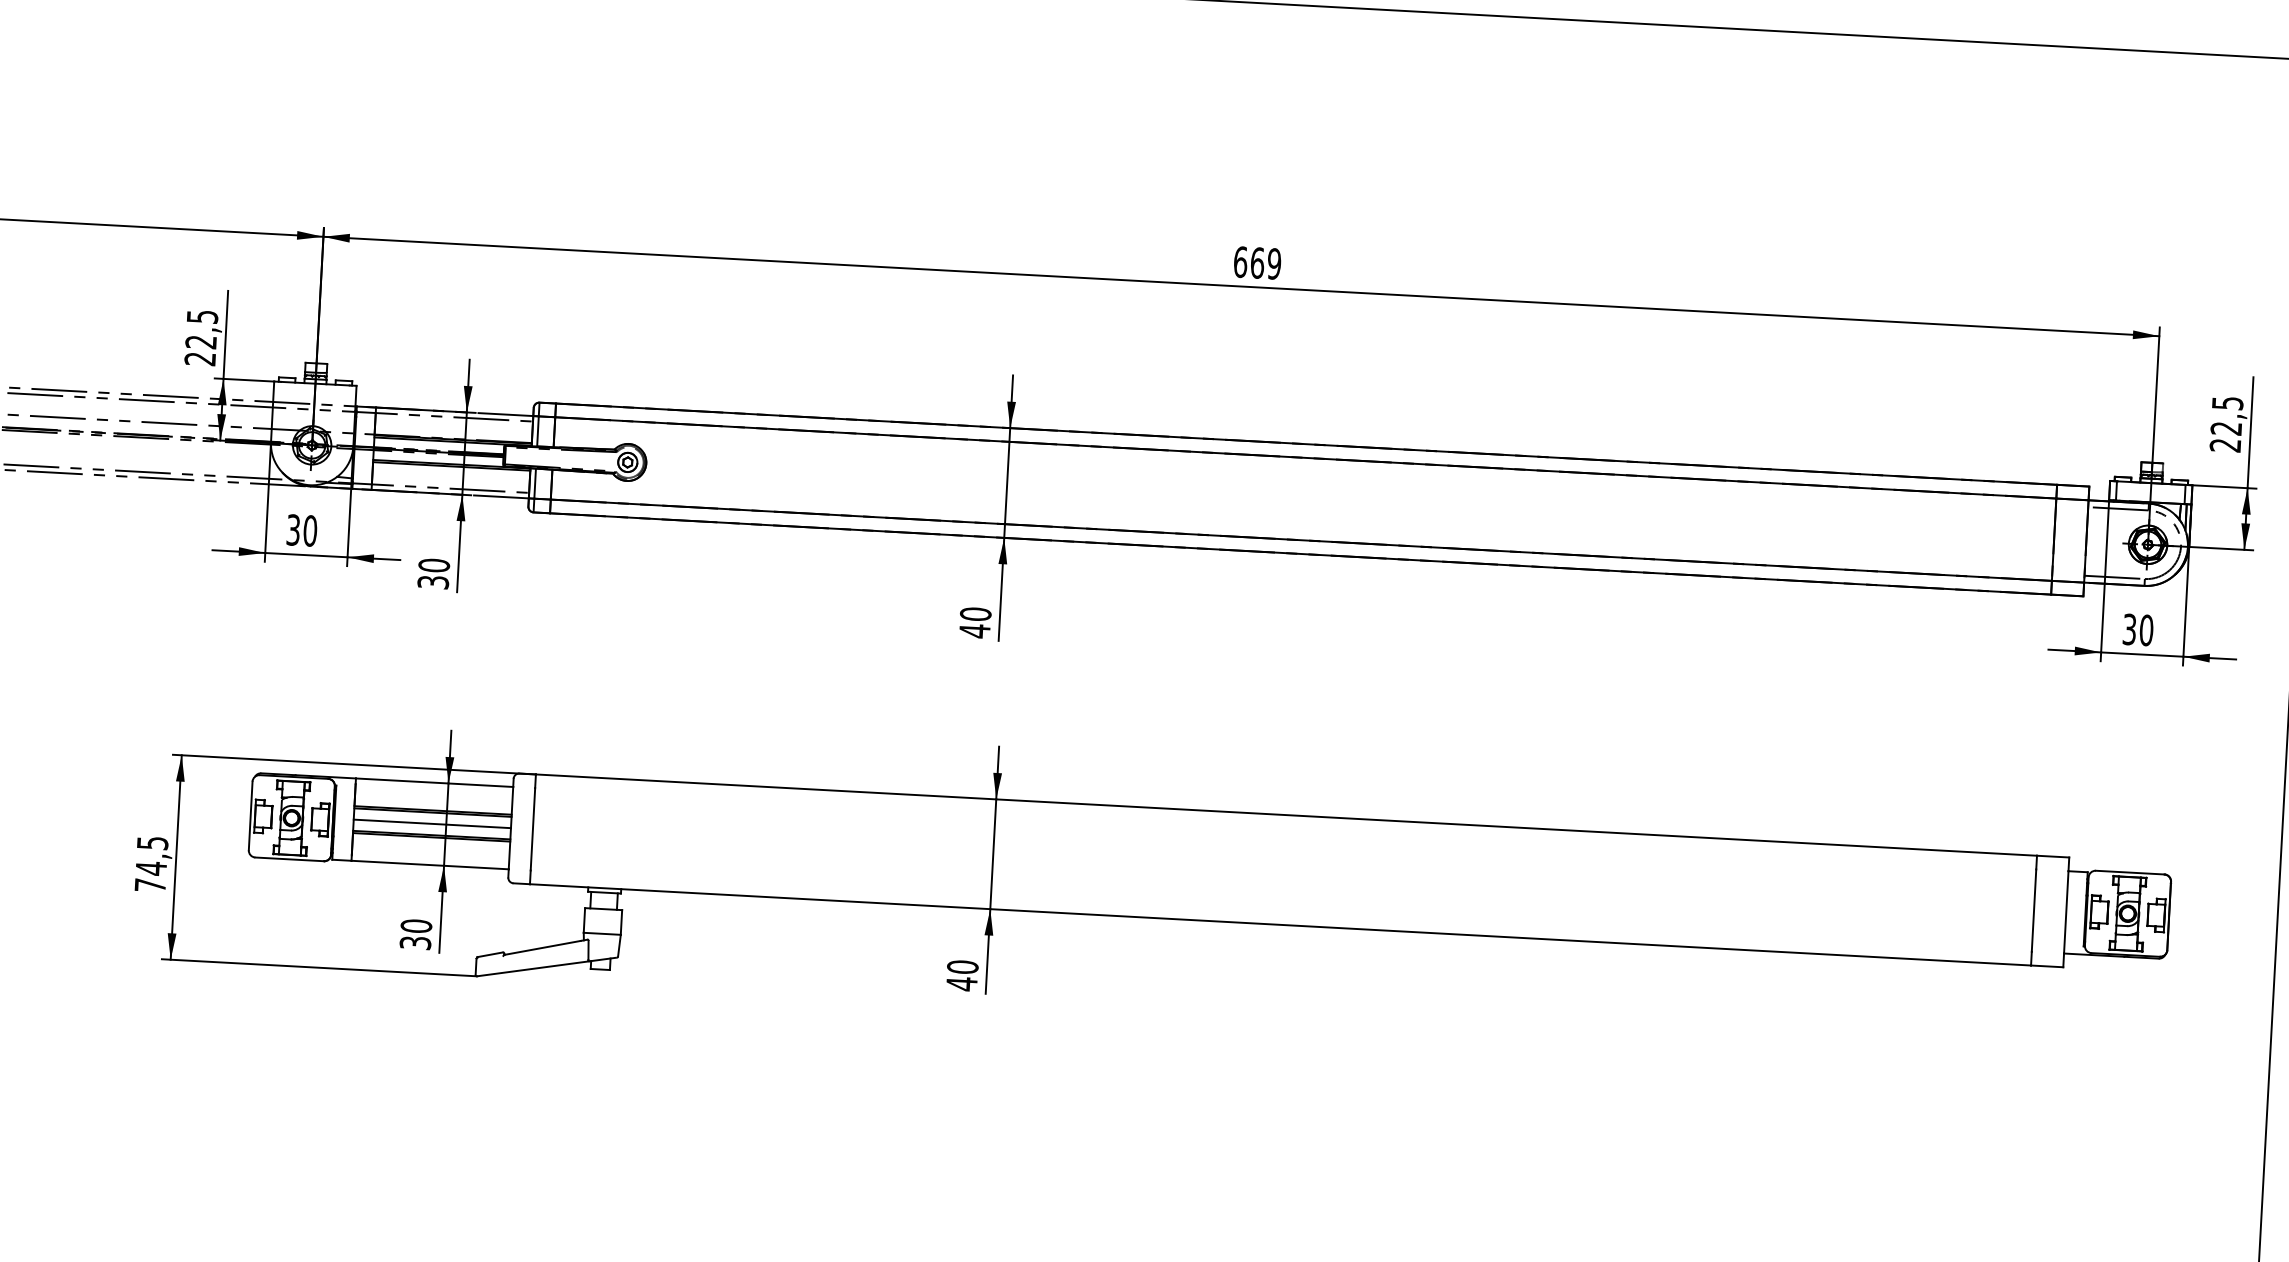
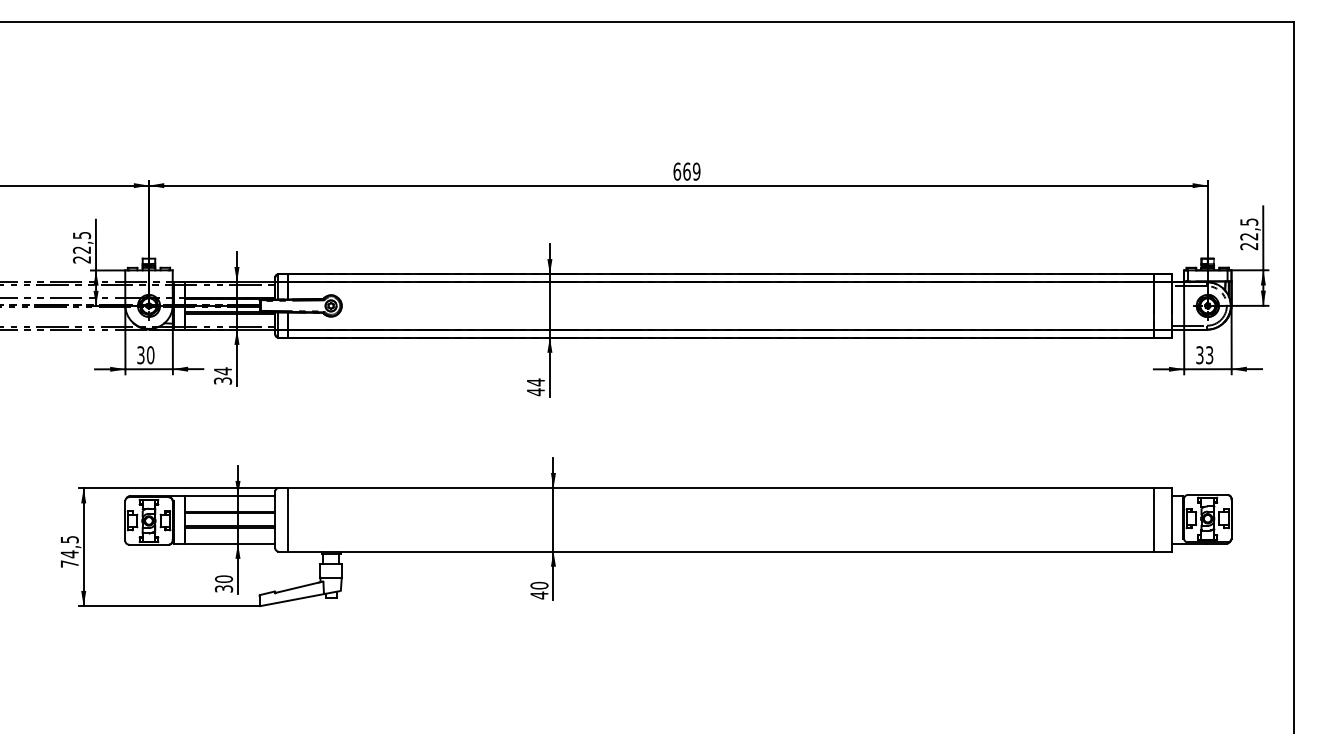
text: (433, 565) -> (222, 371), 30 -> 34
text: (975, 614) -> (535, 382), 40 -> 44
text: (2146, 630) -> (1209, 355), 30 -> 33
line: (431, 823) -> (229, 519), removed

